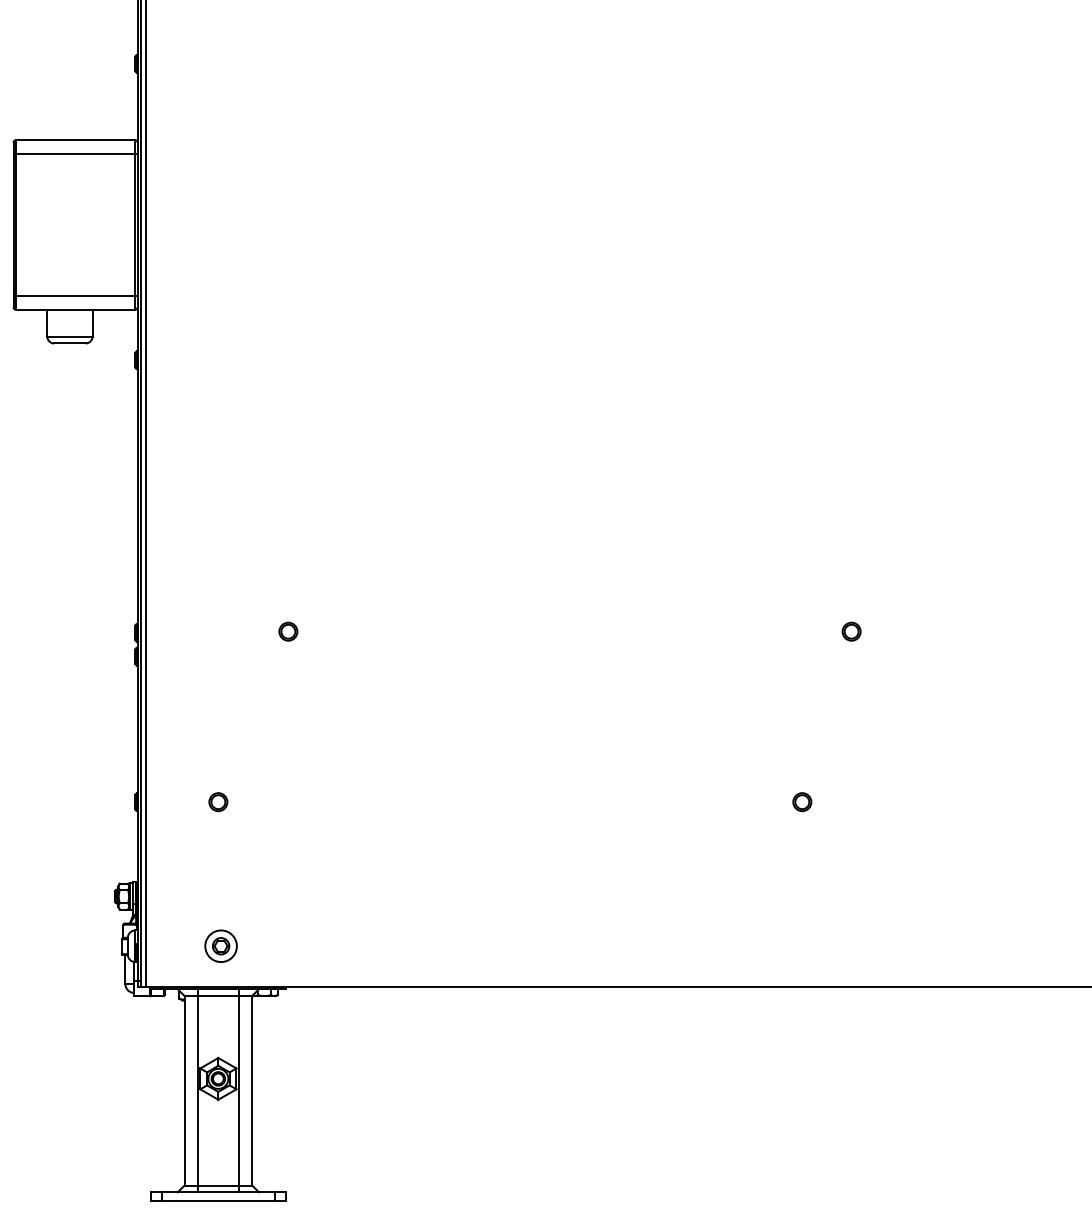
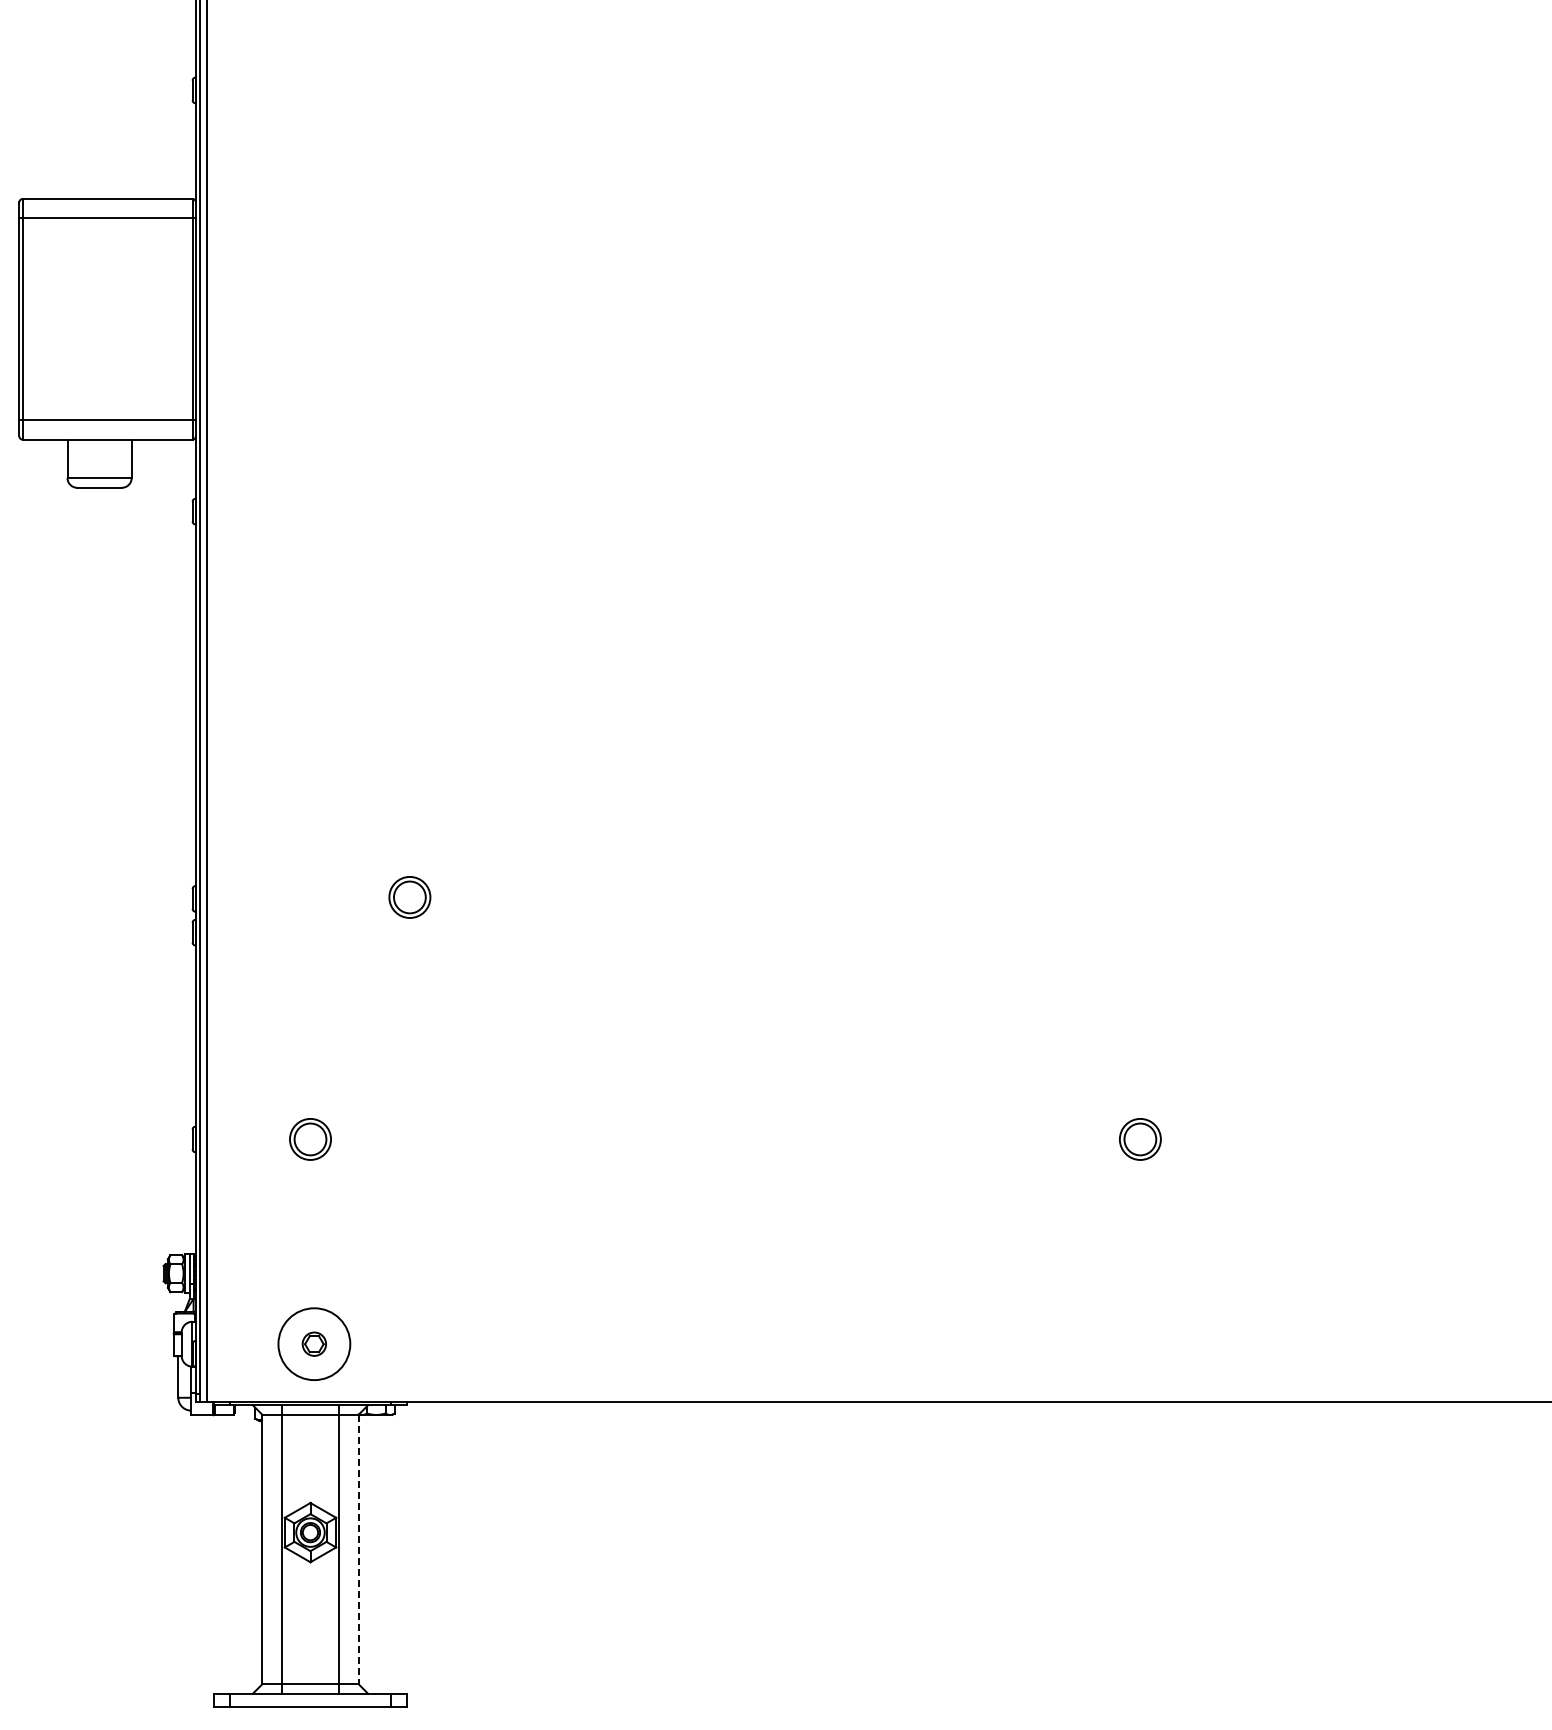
part: (288, 631) -> (409, 896), size x1.6
part: (851, 631) -> (1209, 896), removed
part: (218, 802) -> (310, 1139), size x1.6
part: (801, 802) -> (1139, 1139), size x1.6
circle: (220, 945) -> (313, 1343), size x1.6
line: (252, 1090) -> (358, 1549), solid -> dashed

